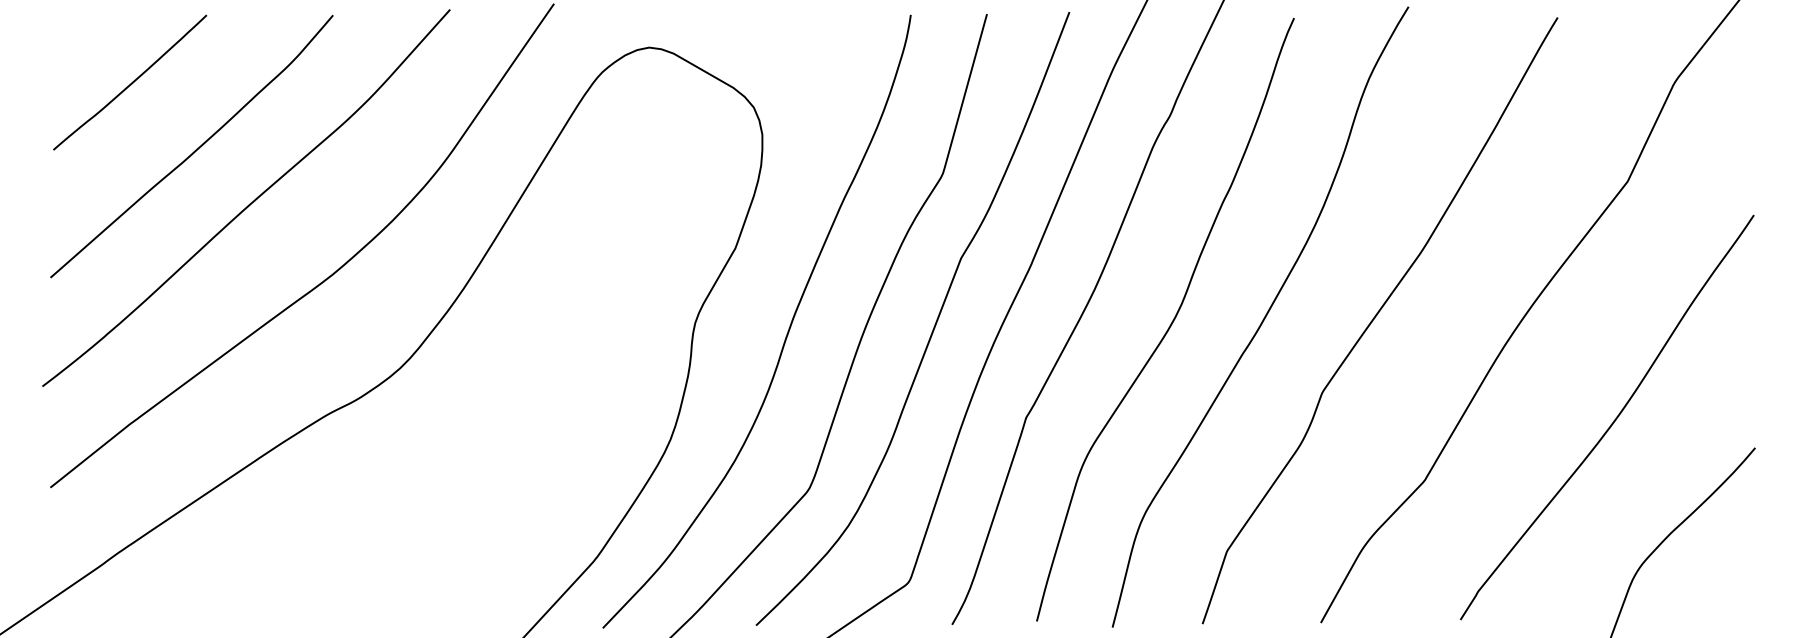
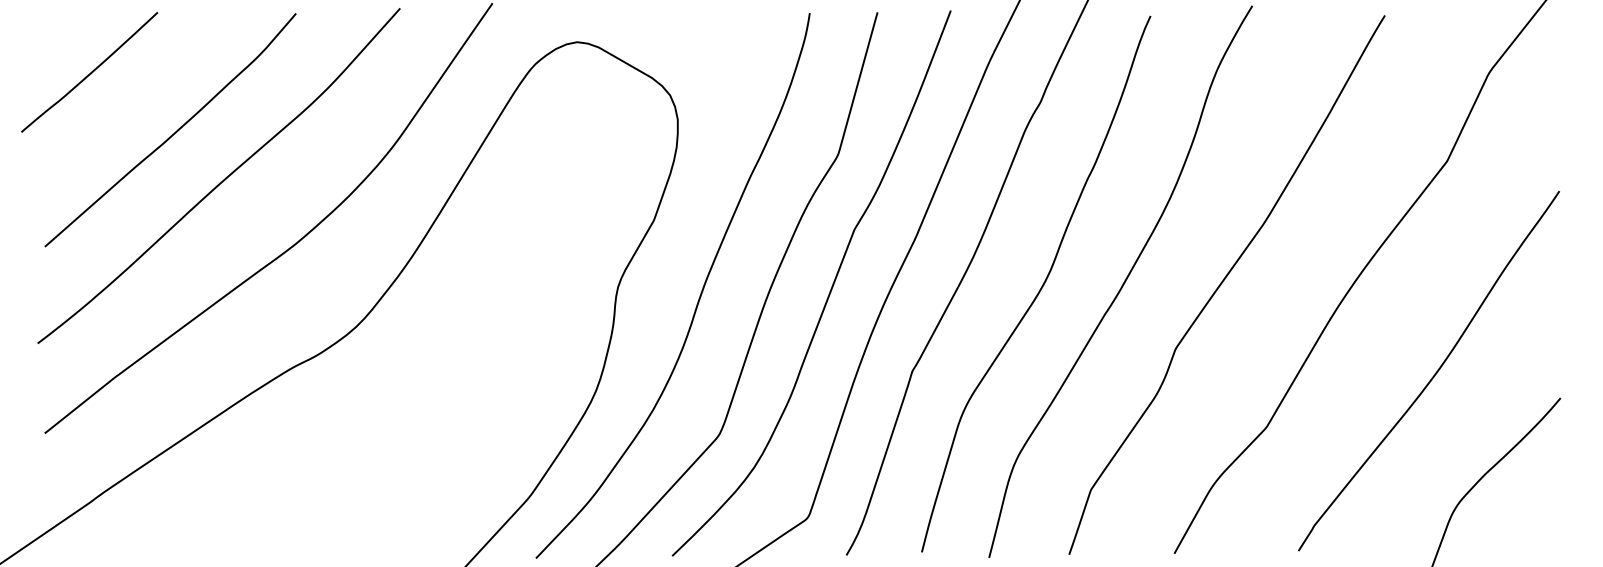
curve: (131, 82) -> (90, 72), moved

